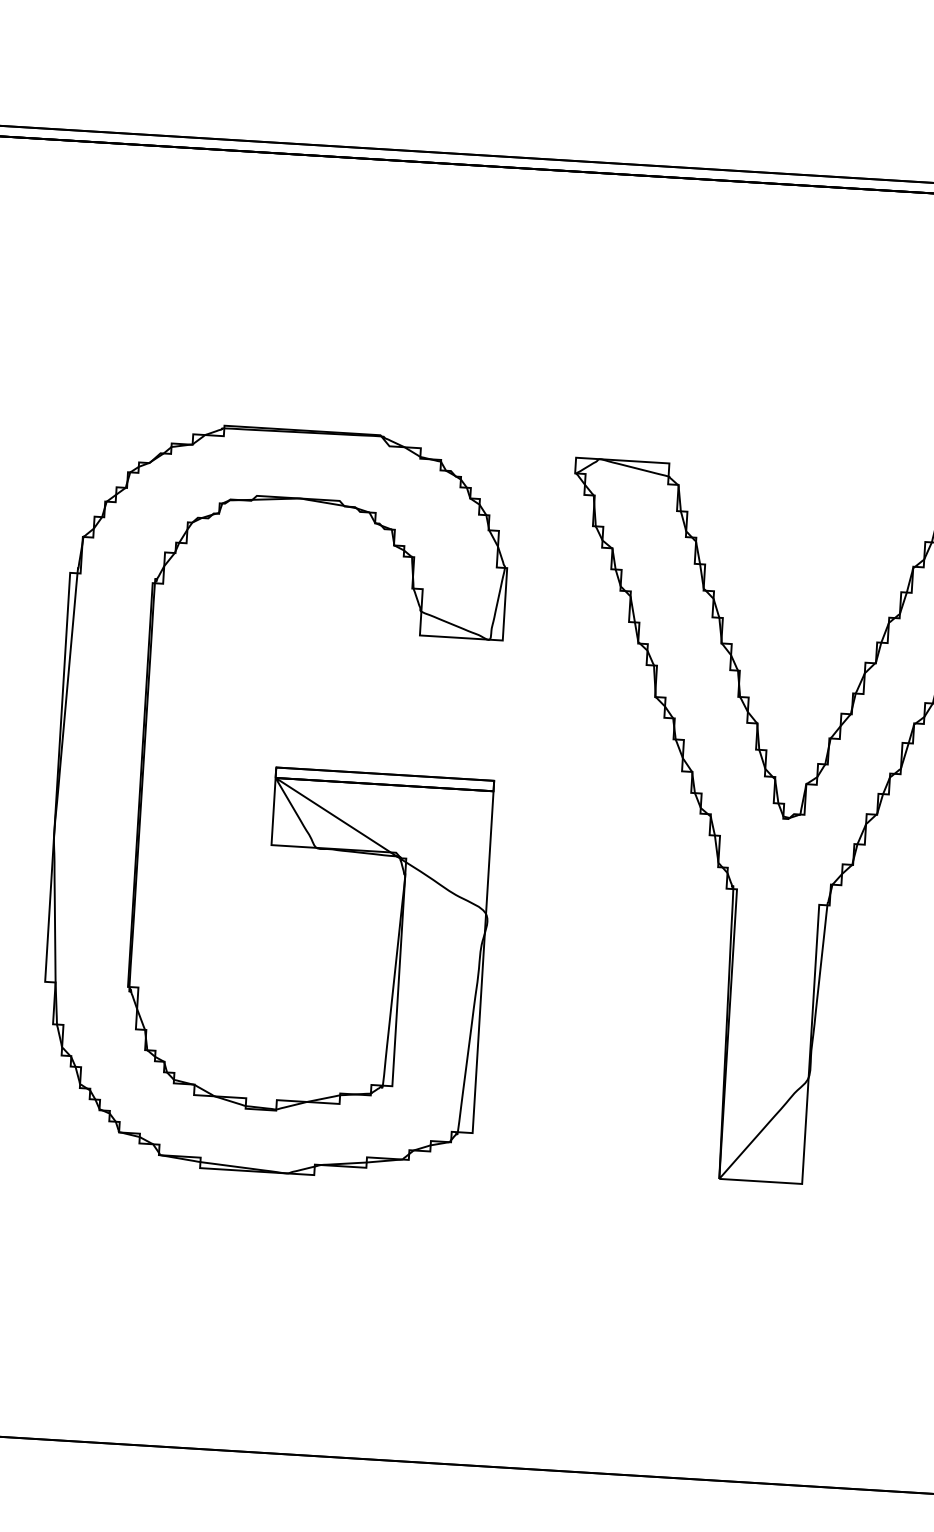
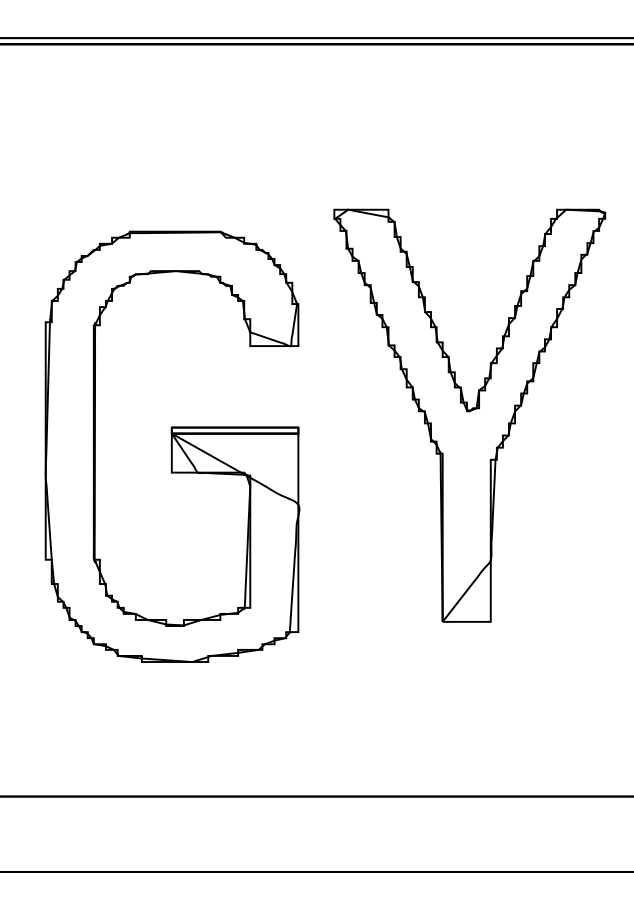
part: (275, 800) -> (172, 446), moved

